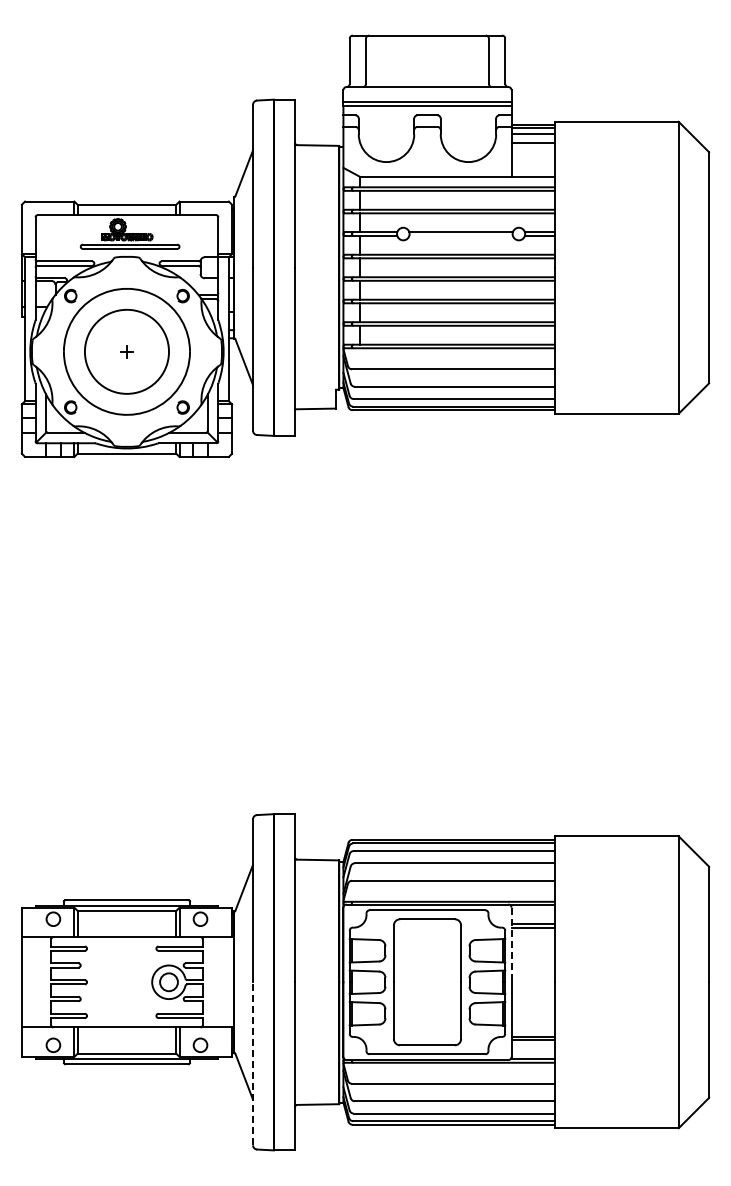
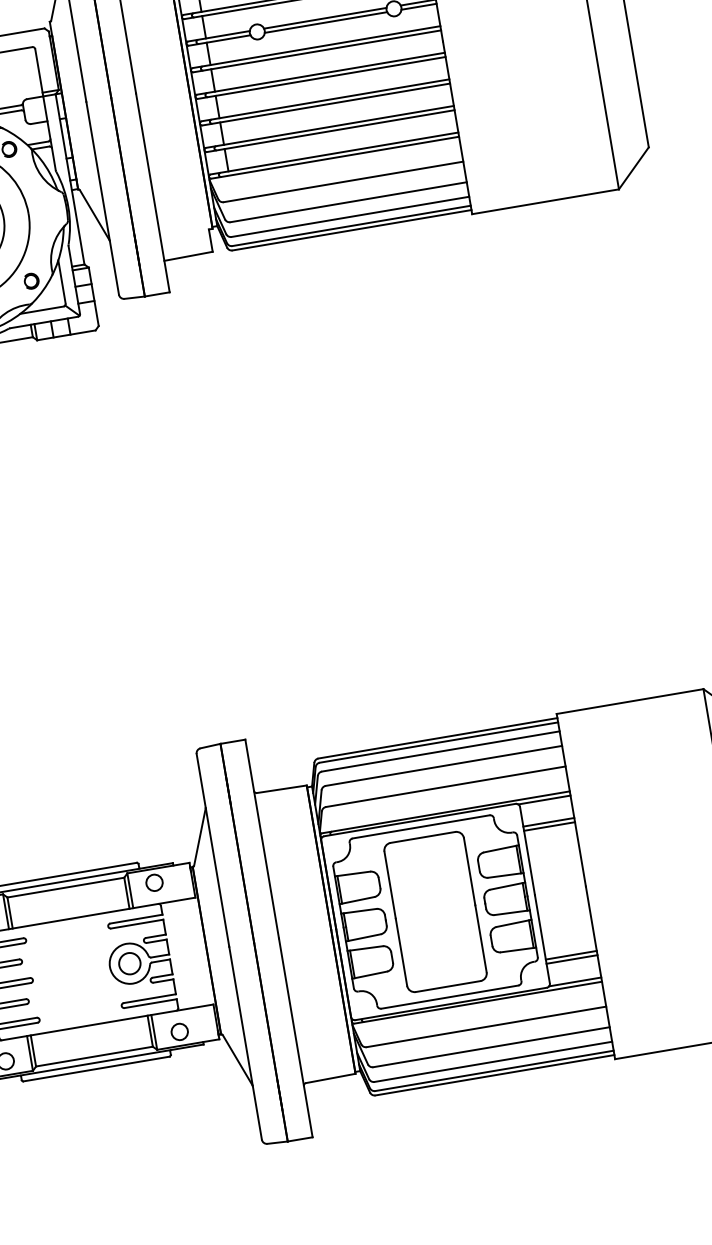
line: (460, 235) -> (325, 22), added
line: (511, 945) -> (527, 851), dashed -> solid
line: (253, 1063) -> (246, 1042), dashed -> solid

